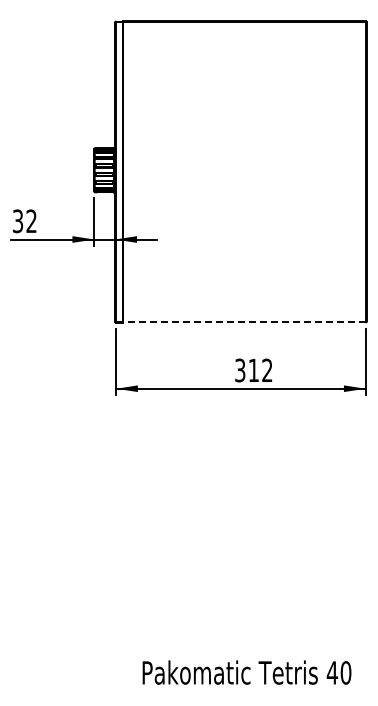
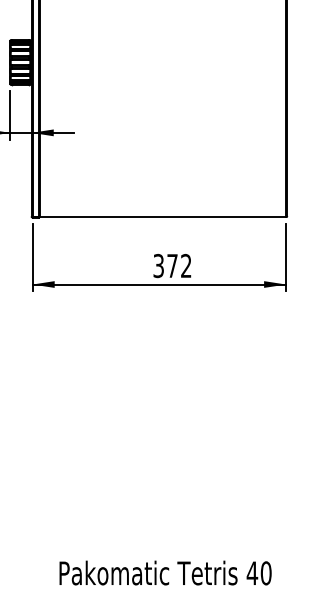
line: (244, 322) -> (163, 217), dashed -> solid
text: (253, 370) -> (172, 265), 312 -> 372

